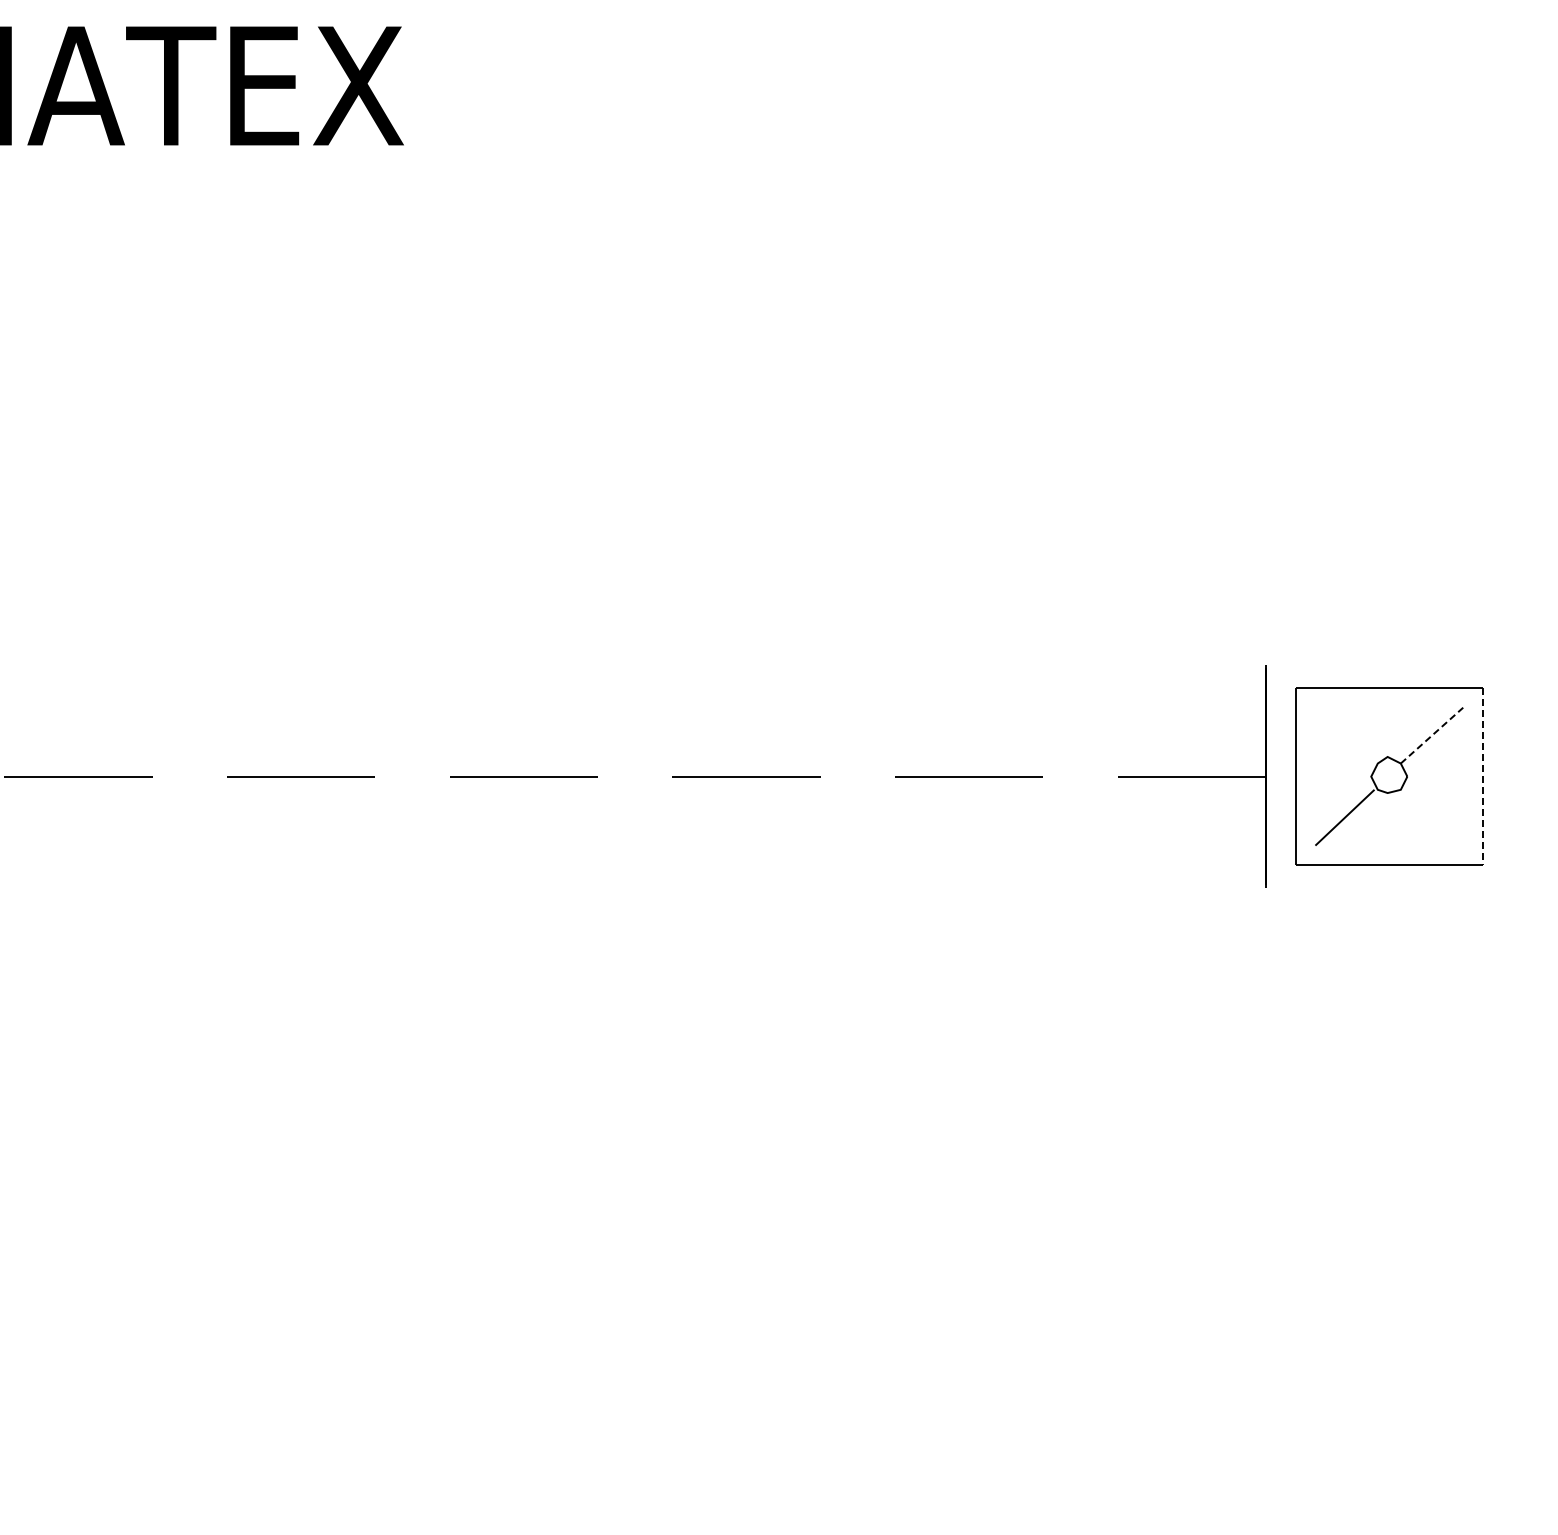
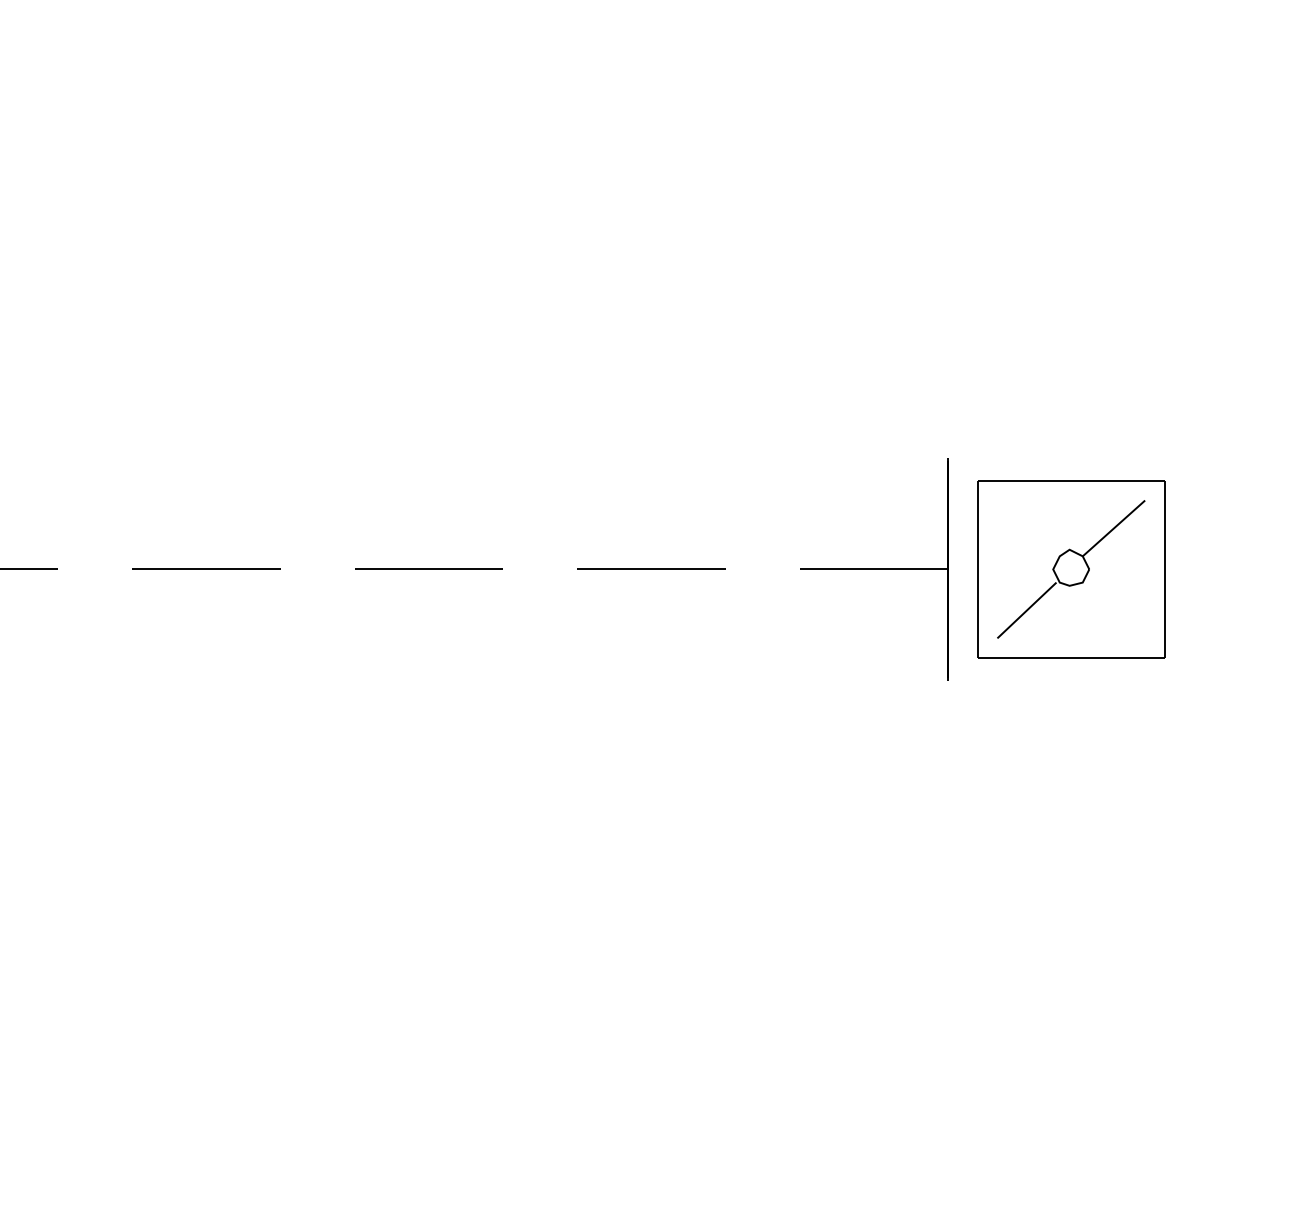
line: (1432, 735) -> (1114, 528), dashed -> solid
line: (1482, 776) -> (1164, 569), dashed -> solid

